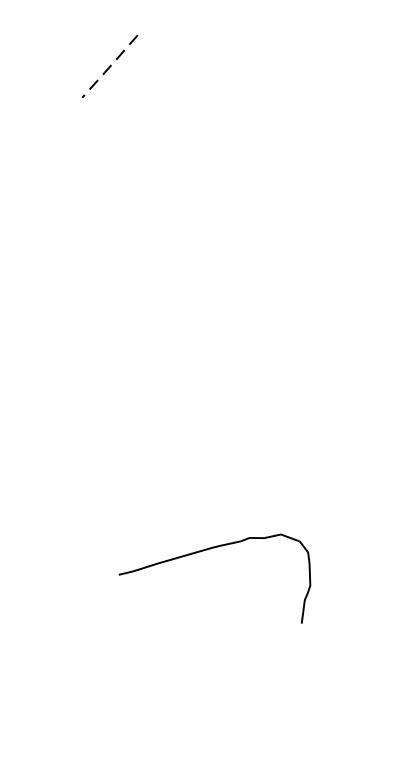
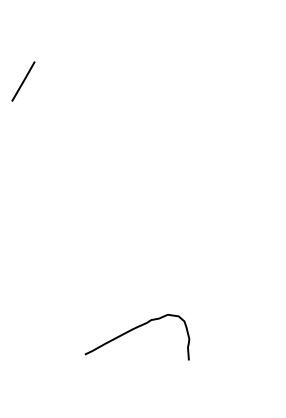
line: (110, 64) -> (23, 80), dashed -> solid

